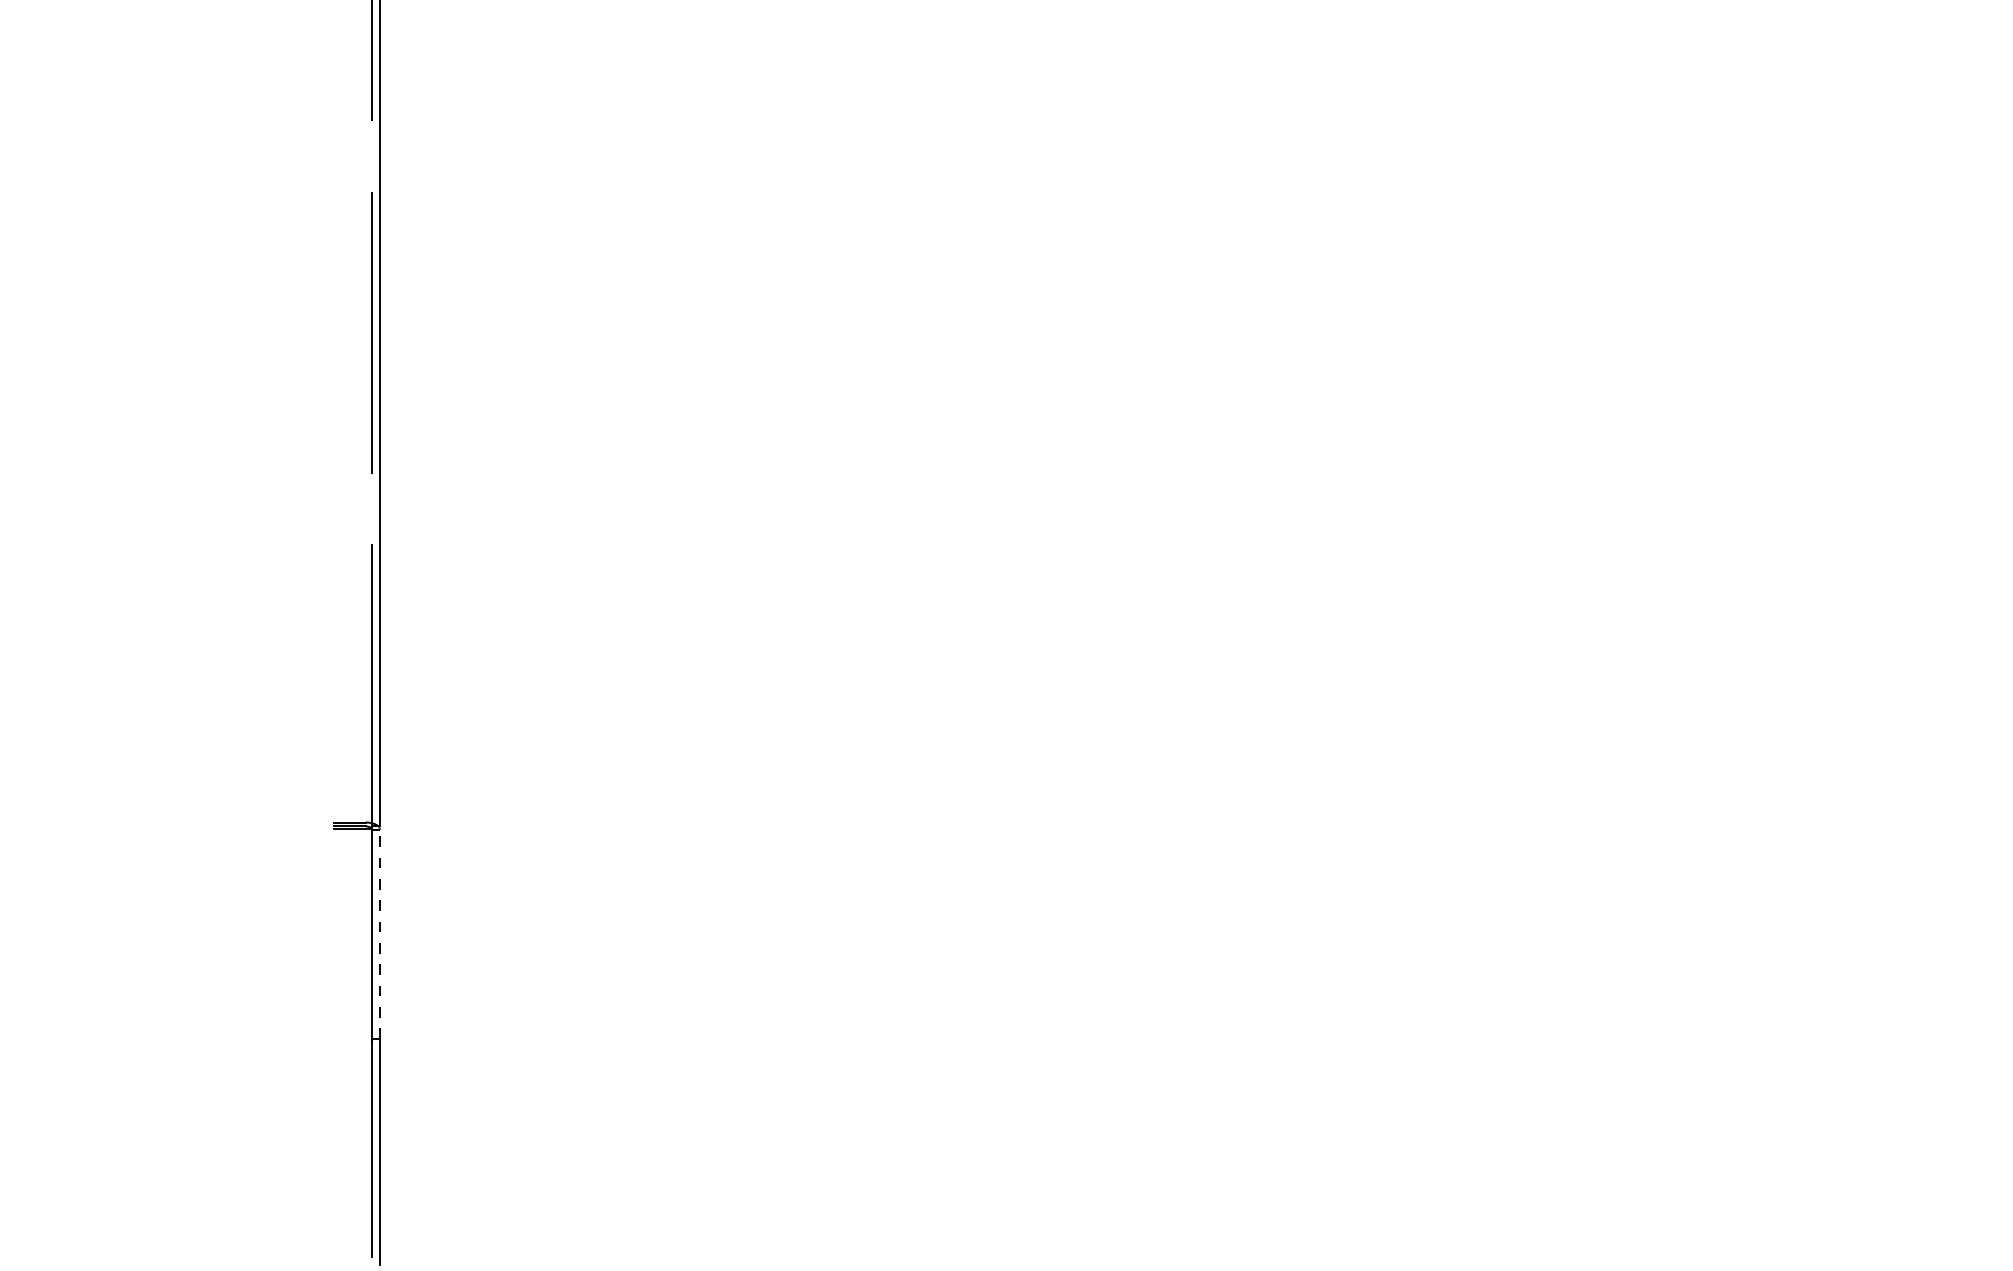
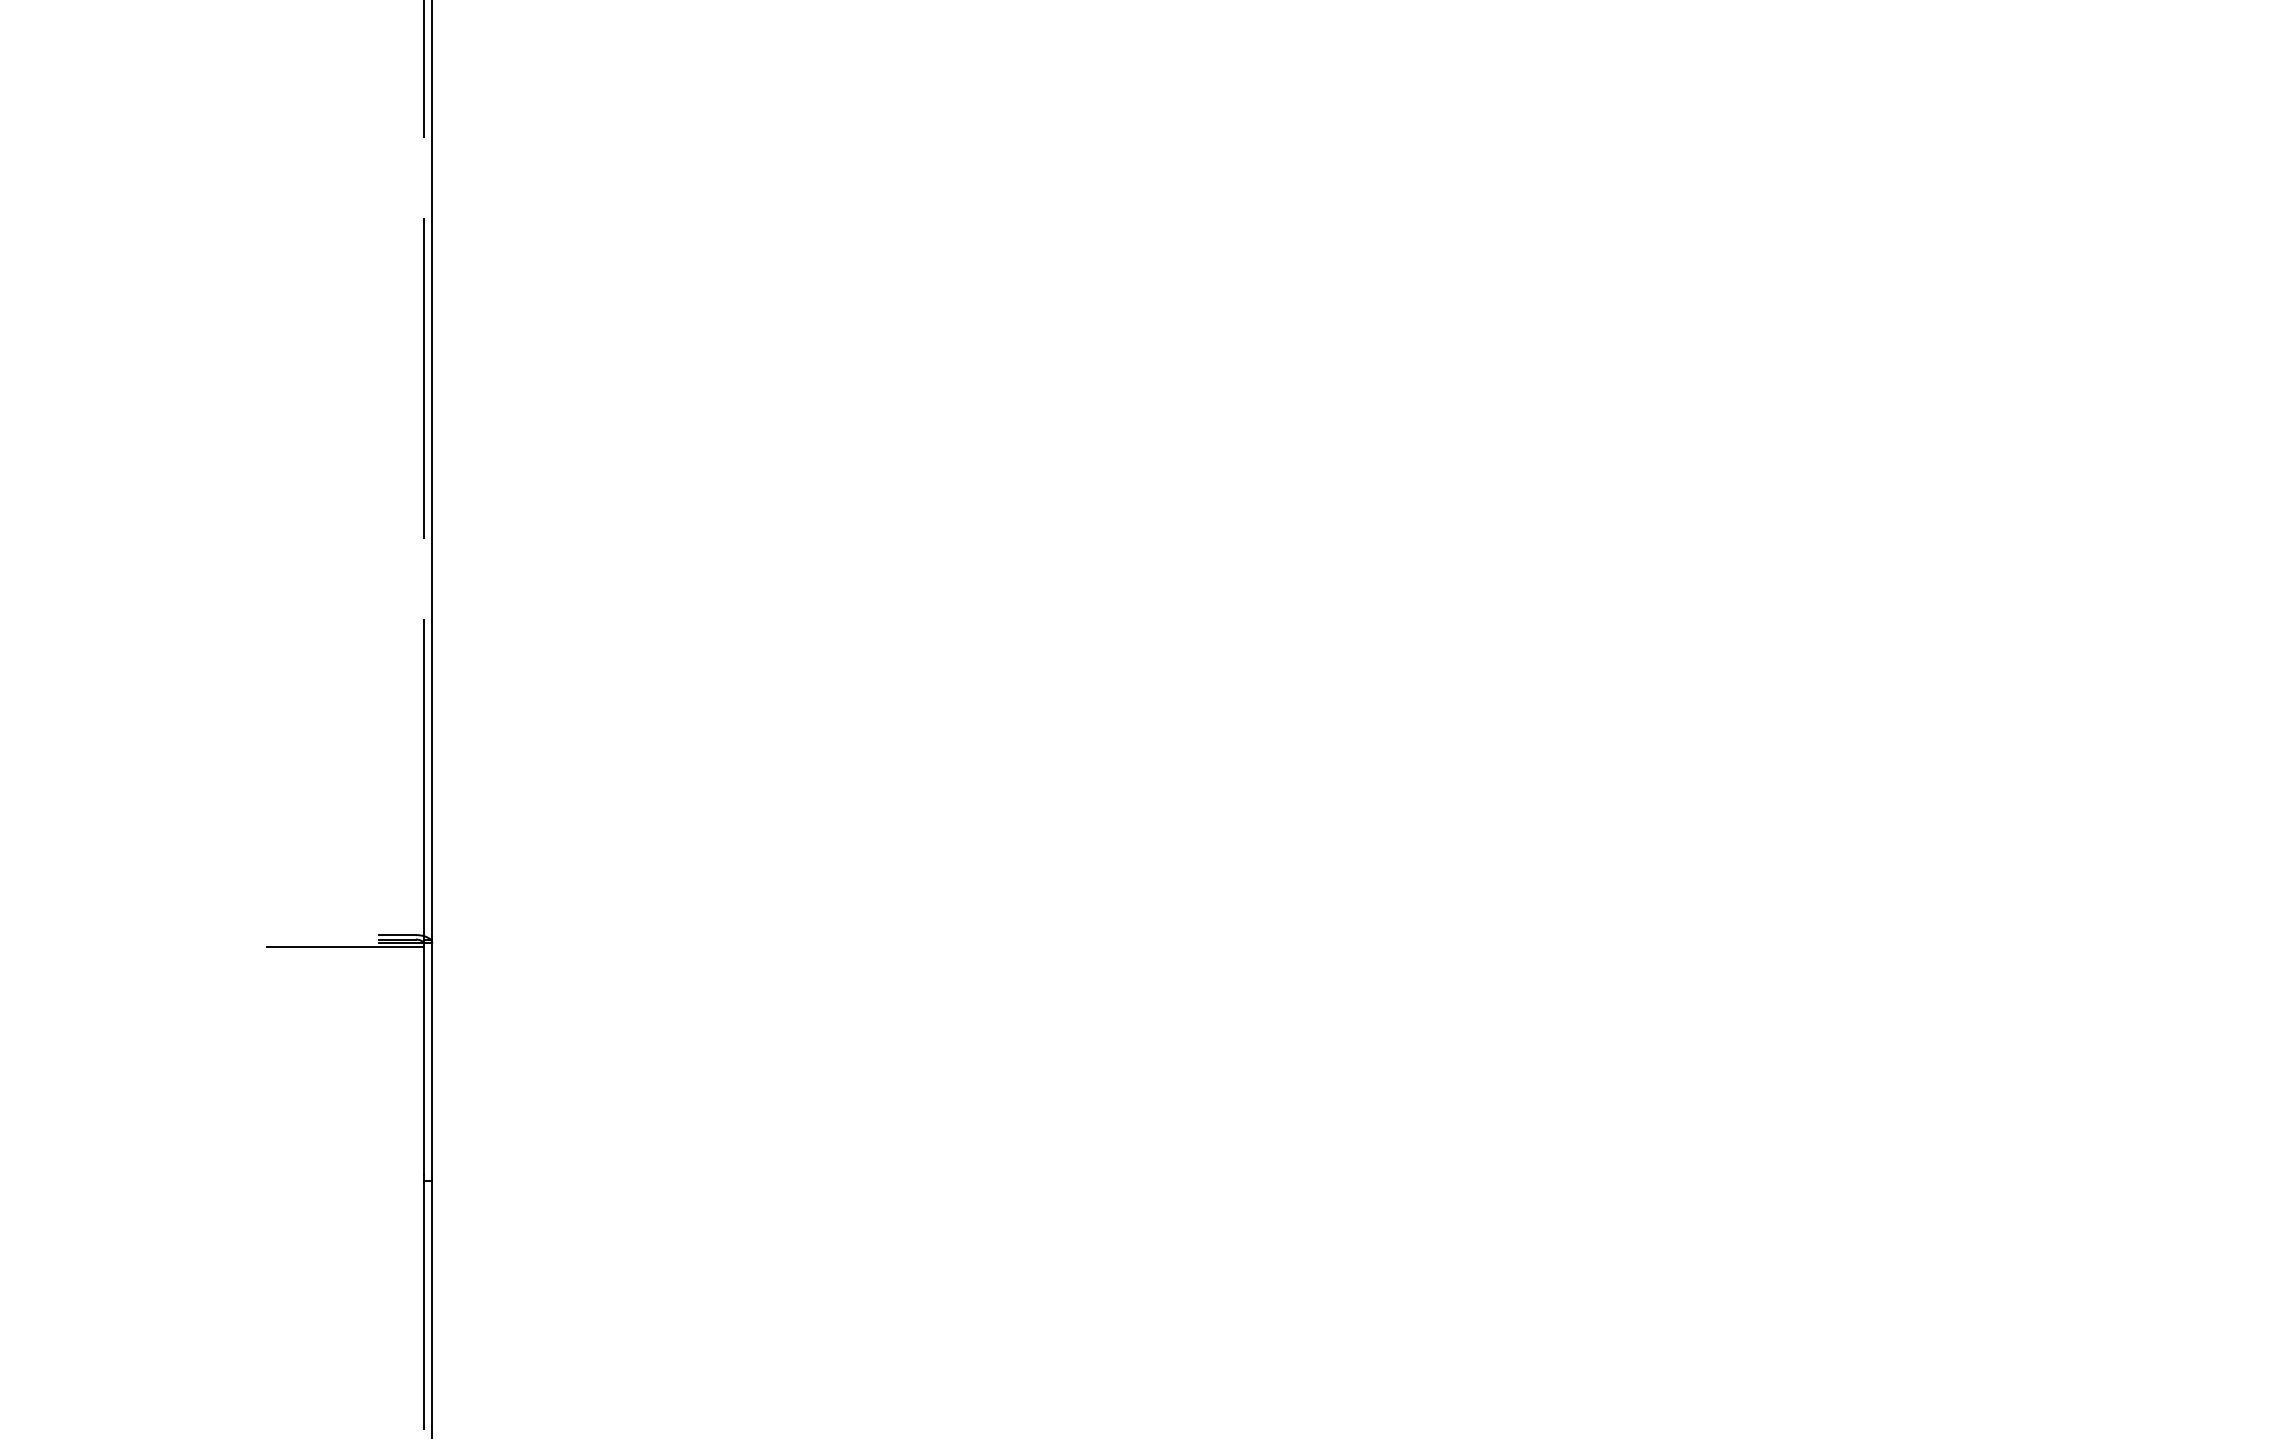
line: (302, 833) -> (344, 947), added
line: (380, 932) -> (432, 1060), dashed -> solid

